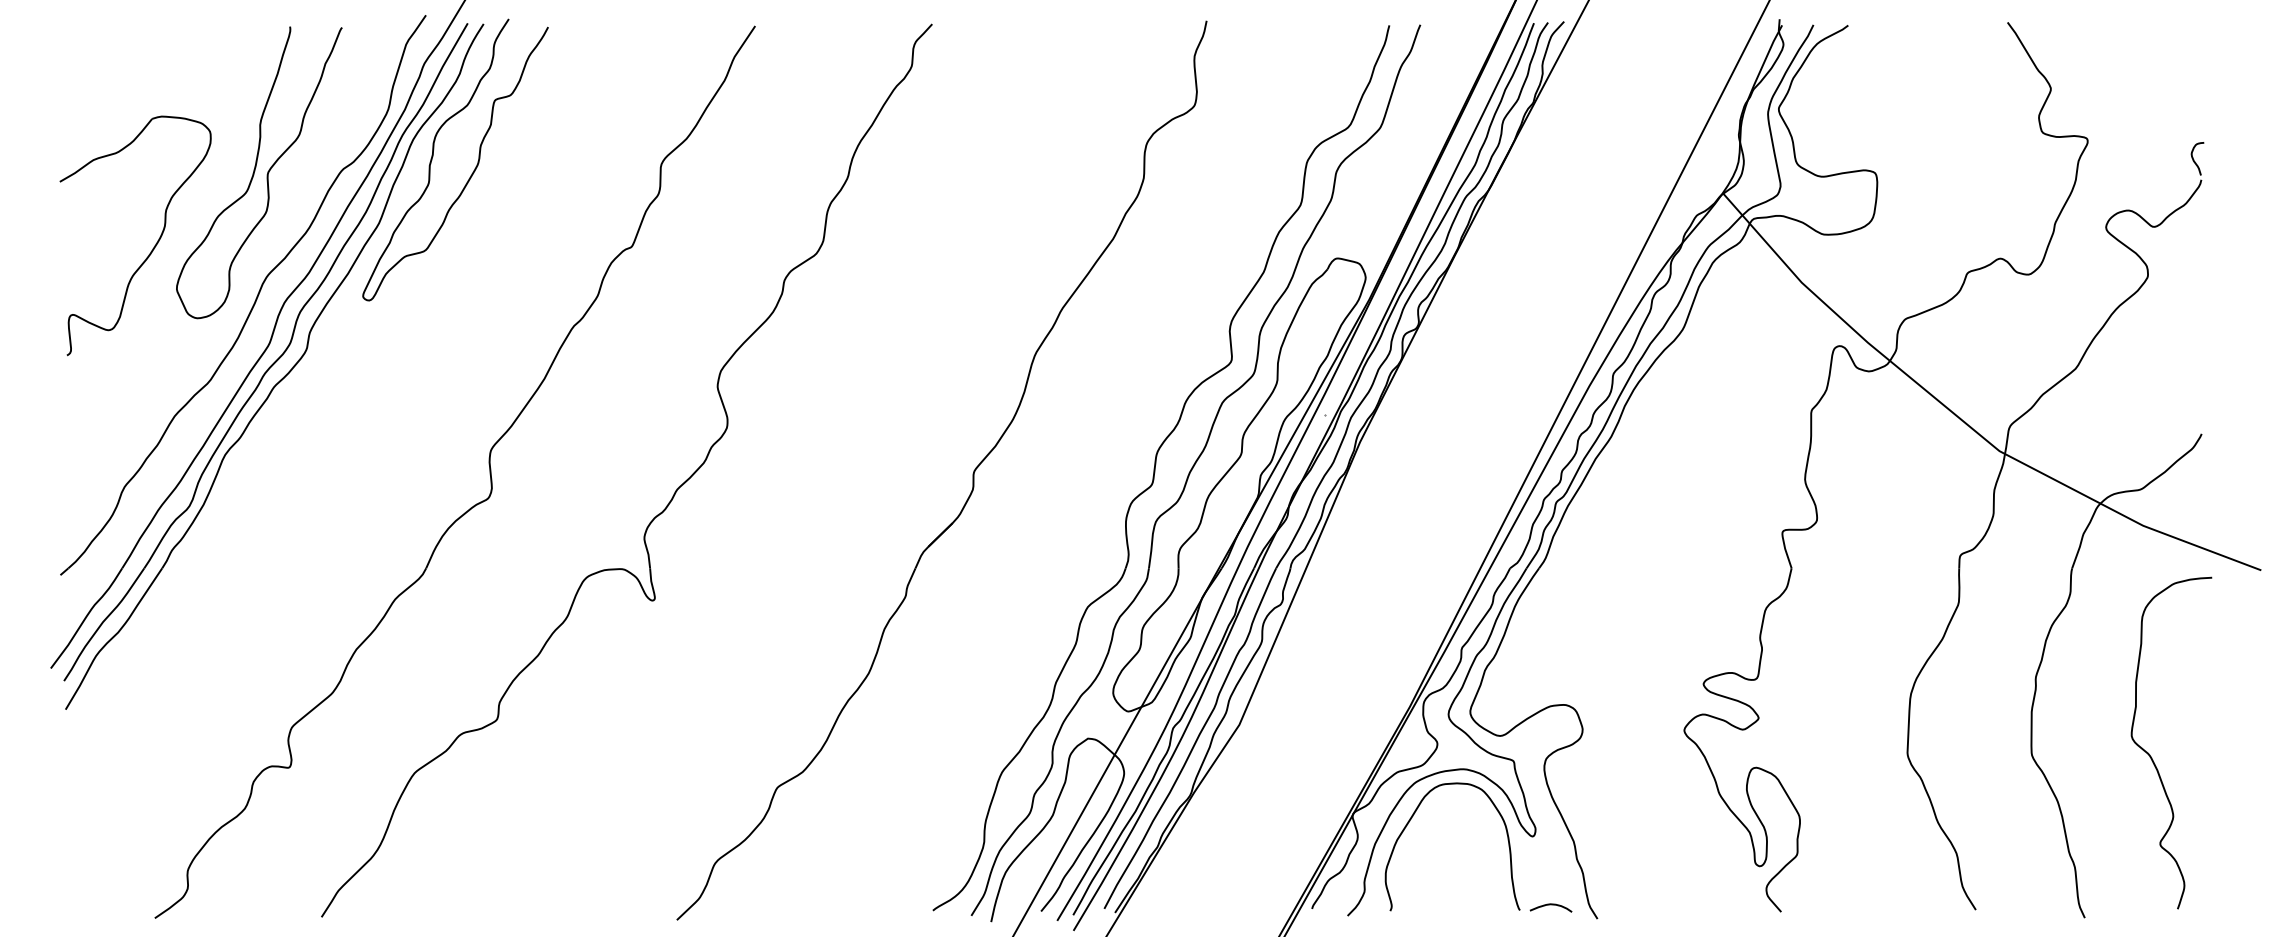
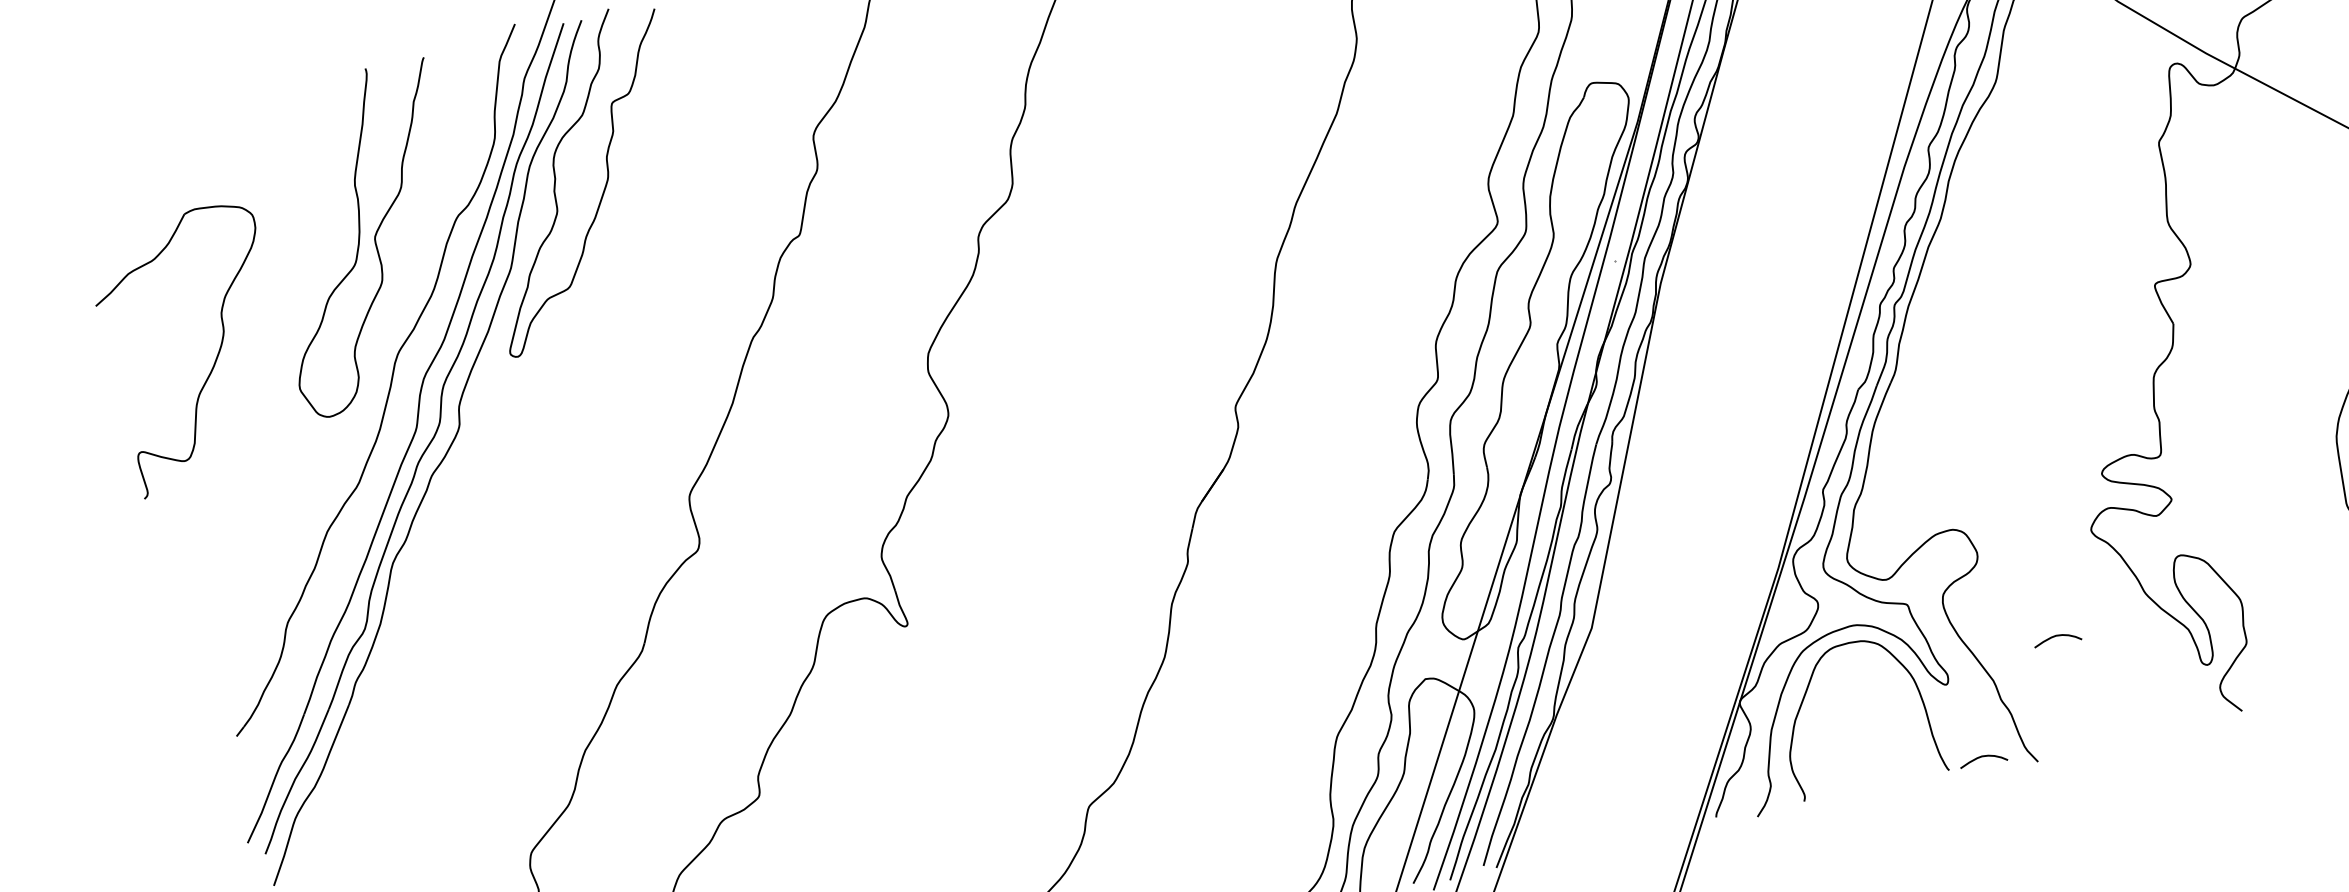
part: (152, 248) -> (215, 359), moved
curve: (1635, 815) -> (2056, 637), added

